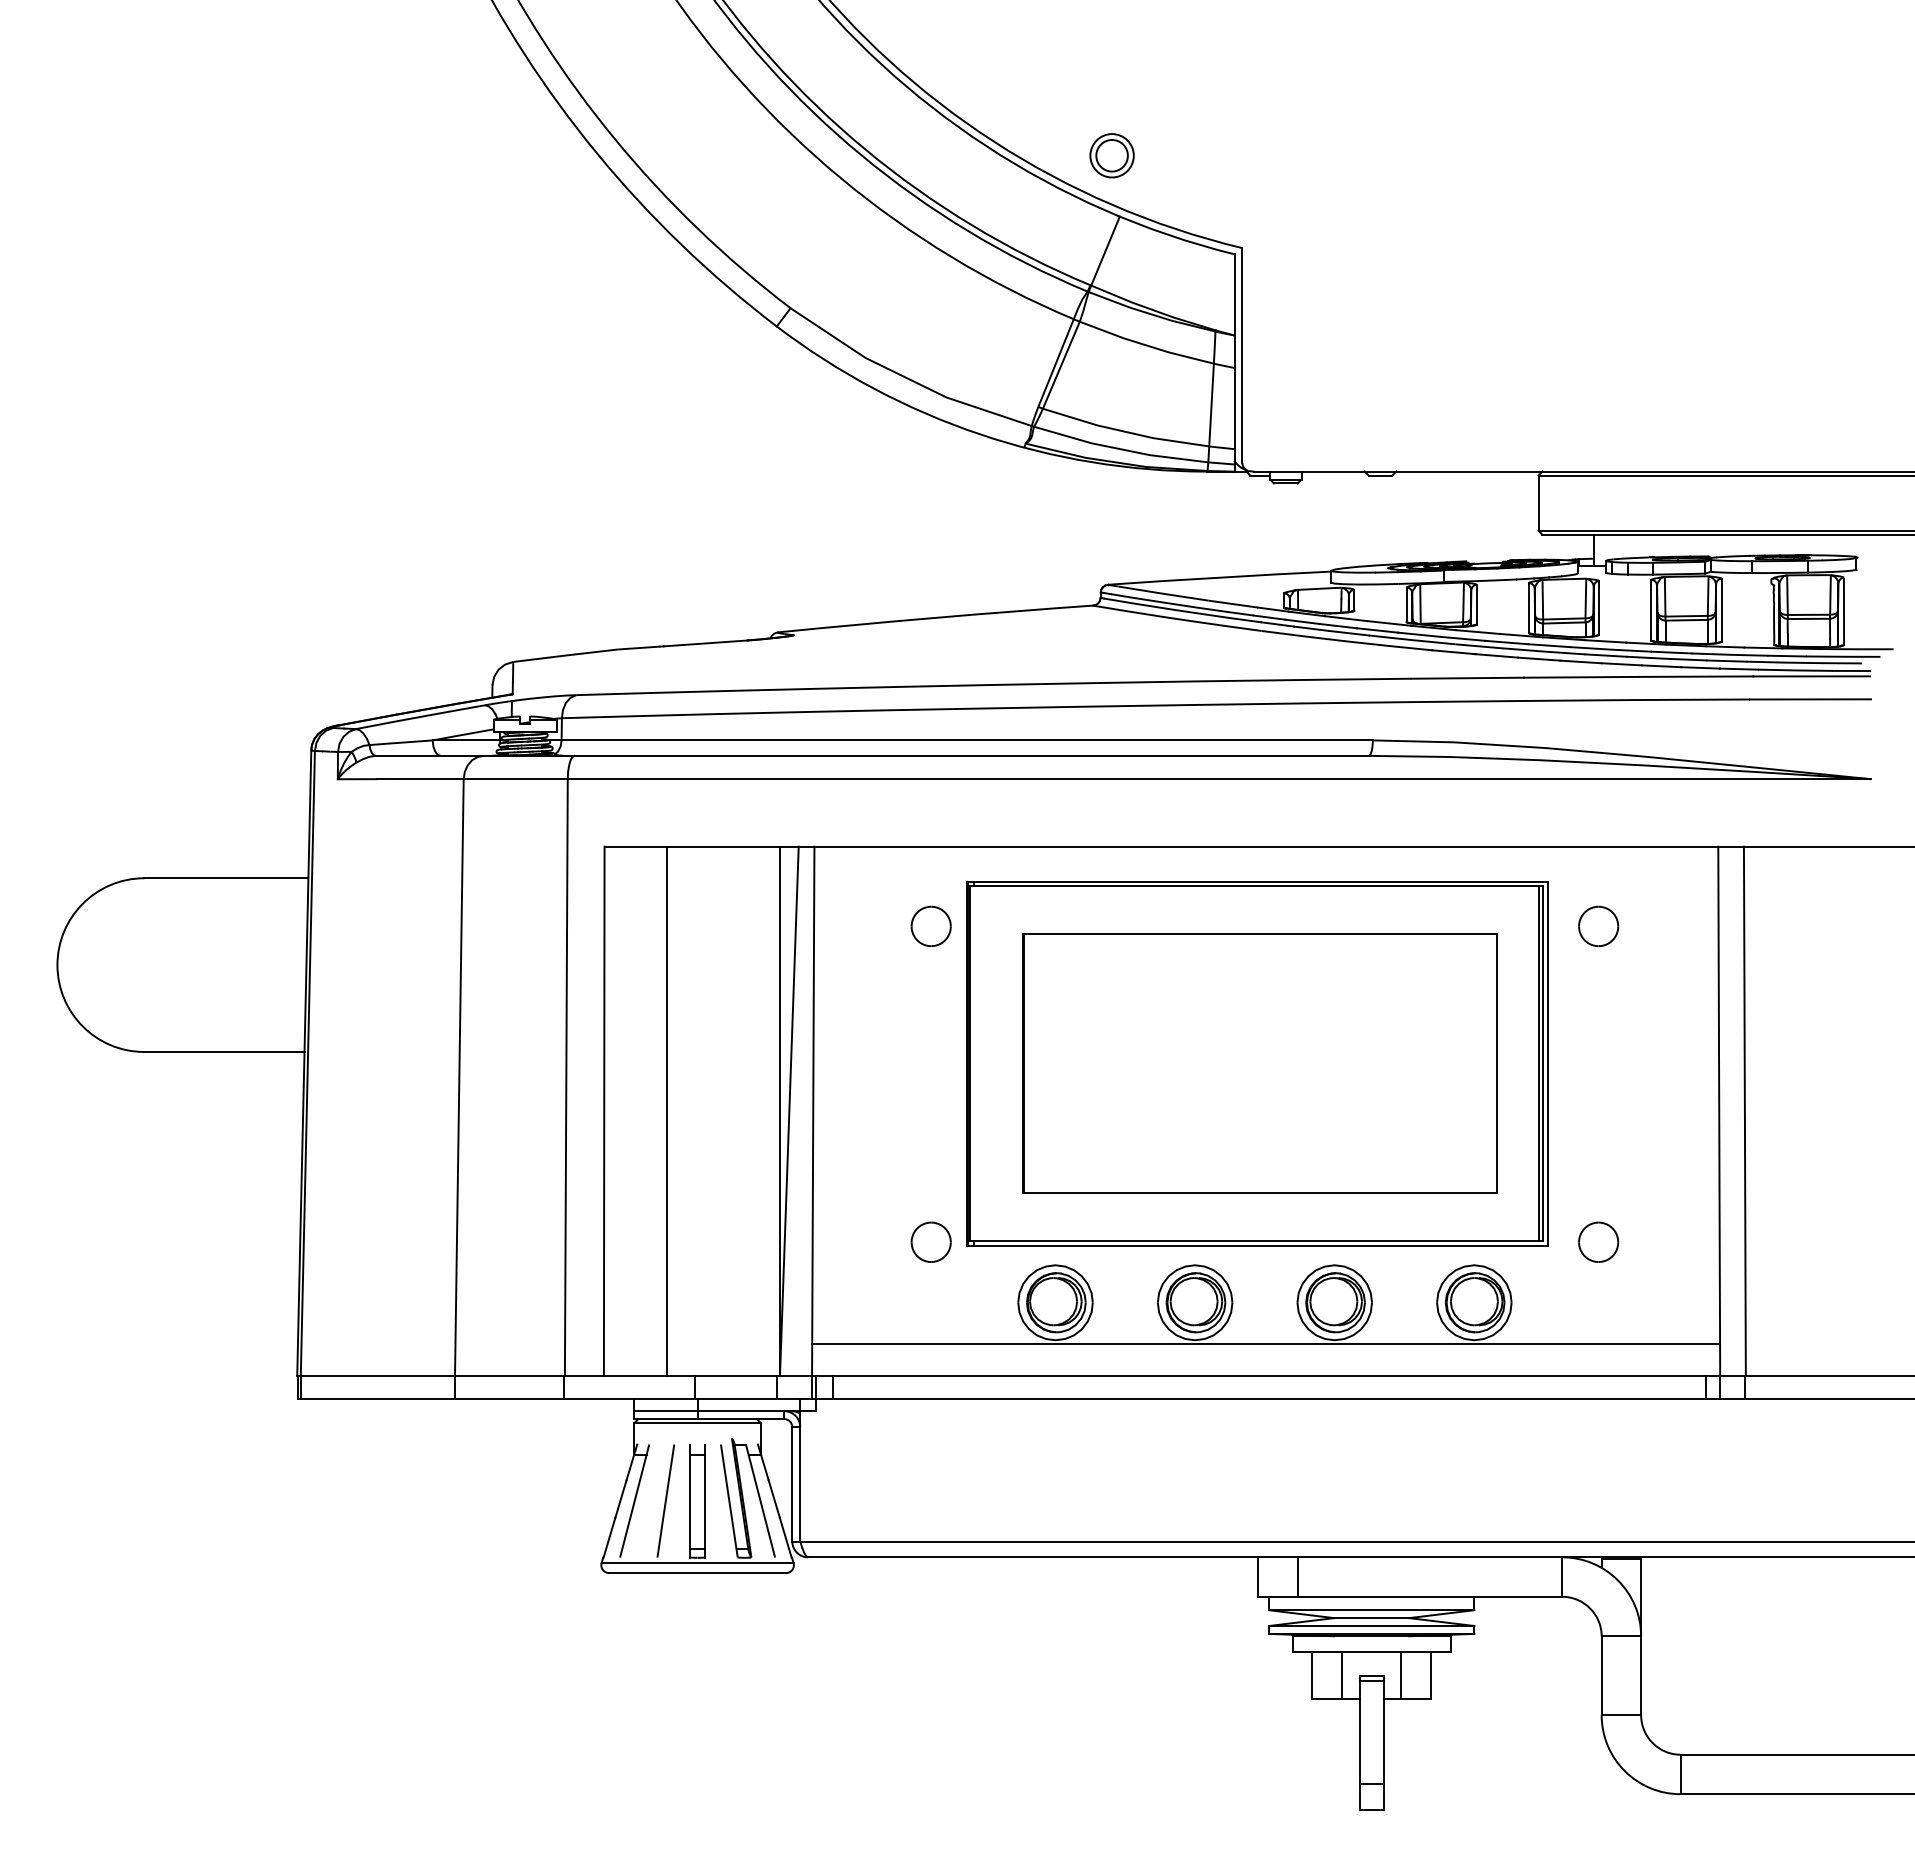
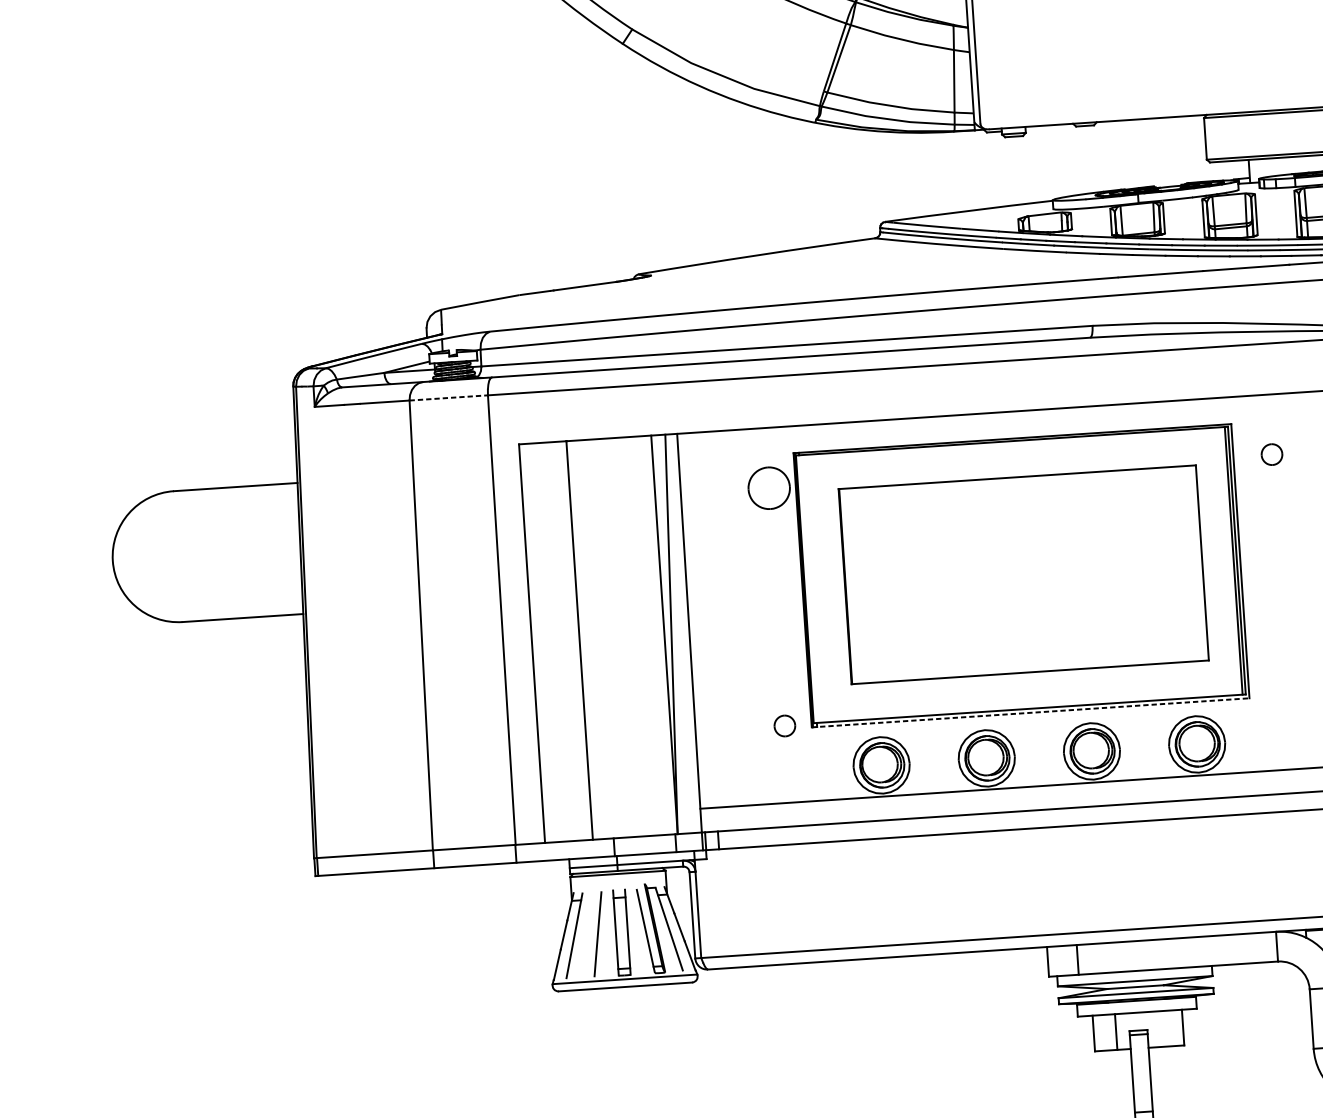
line: (516, 779) -> (449, 398), solid -> dashed
part: (930, 925) -> (768, 487), size x1.4
part: (1598, 925) -> (1271, 454), size x0.7
part: (930, 1241) -> (784, 725), size x0.7
part: (1598, 1241) -> (1287, 692), removed
line: (1257, 1246) -> (1030, 712), solid -> dashed
line: (1401, 1675) -> (1160, 1028), removed

